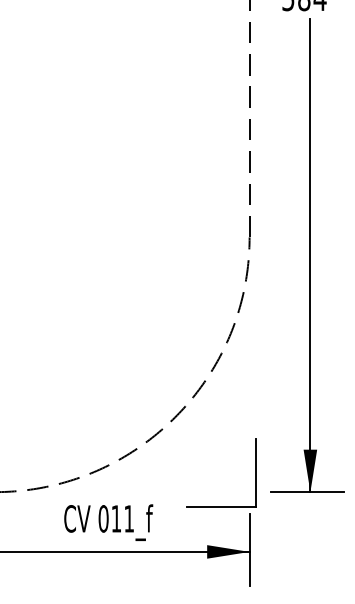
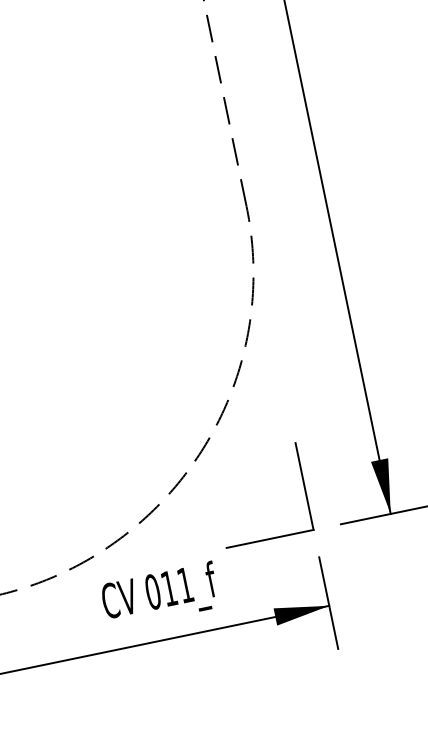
part: (255, 472) -> (304, 485), moved
text: (108, 522) -> (160, 595), moved

